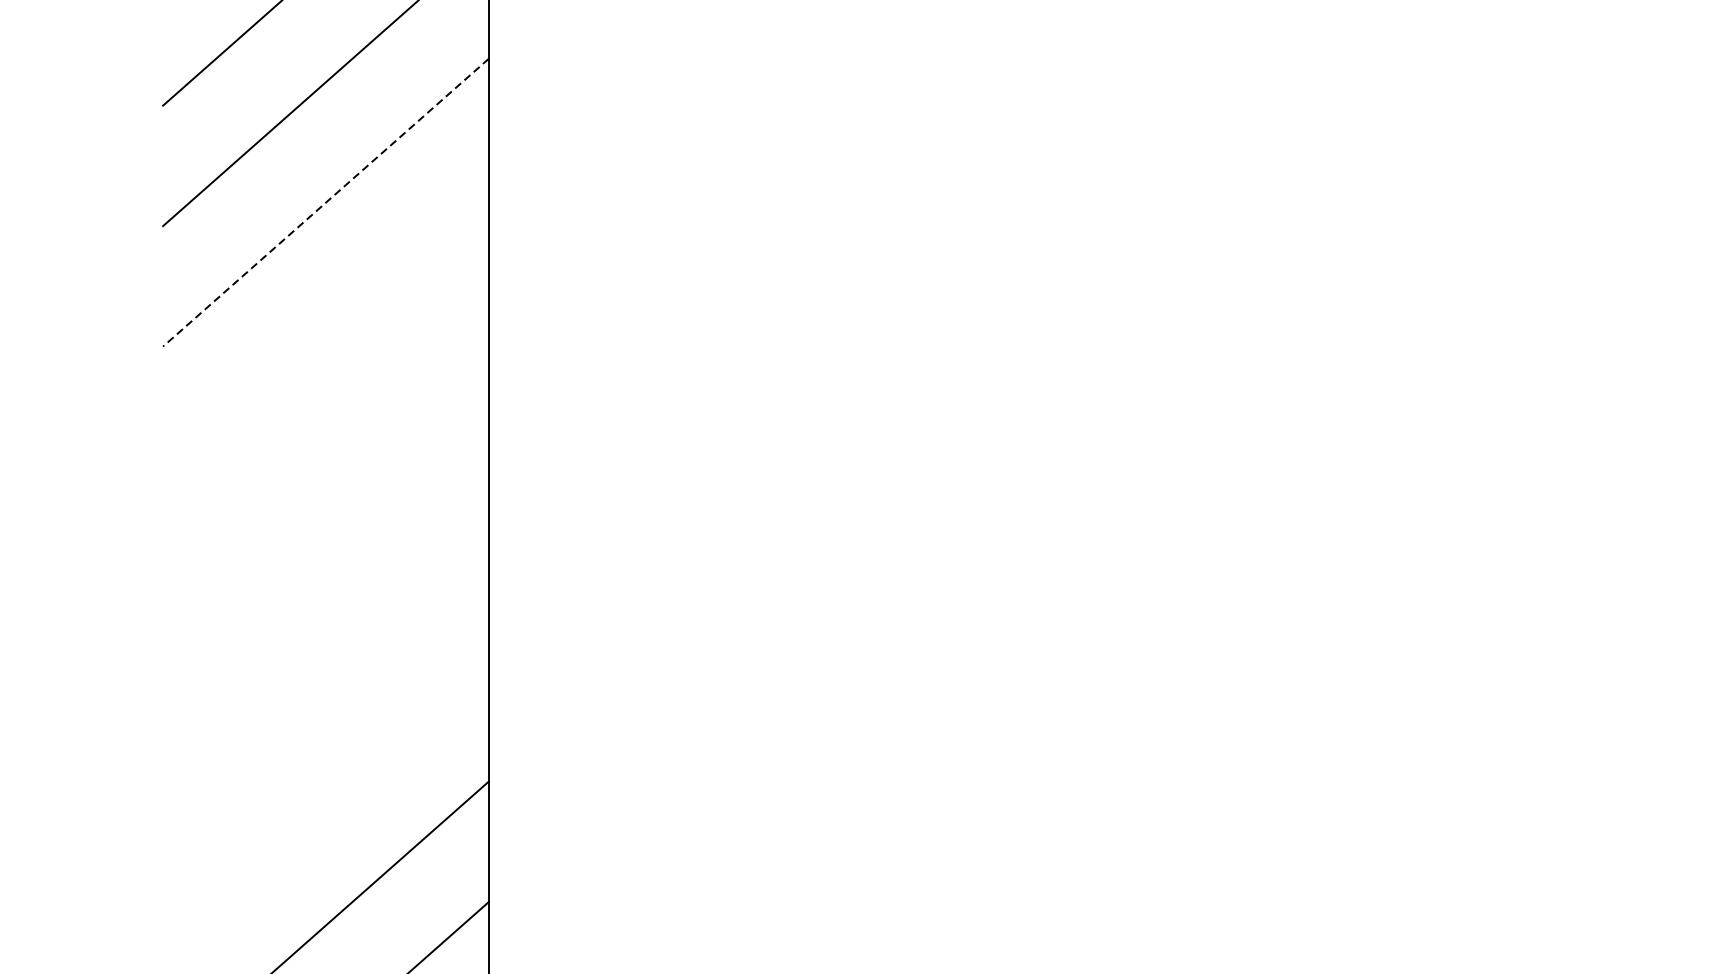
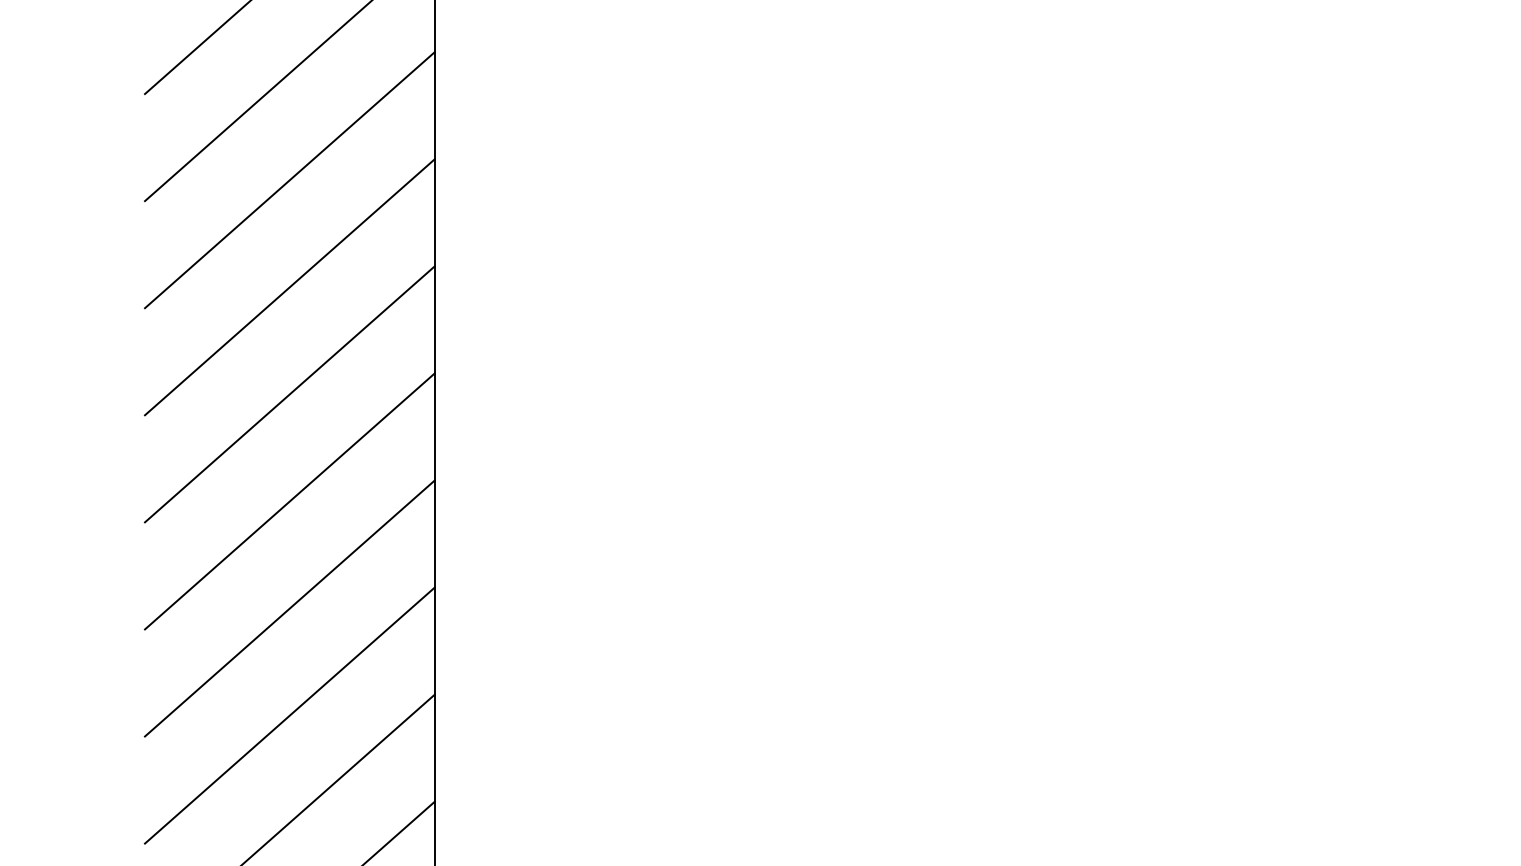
line: (325, 202) -> (289, 180), dashed -> solid
line: (325, 323) -> (289, 287), added
line: (325, 443) -> (289, 394), added
line: (325, 564) -> (289, 501), added
line: (325, 684) -> (289, 608), added
line: (325, 804) -> (289, 715), added

